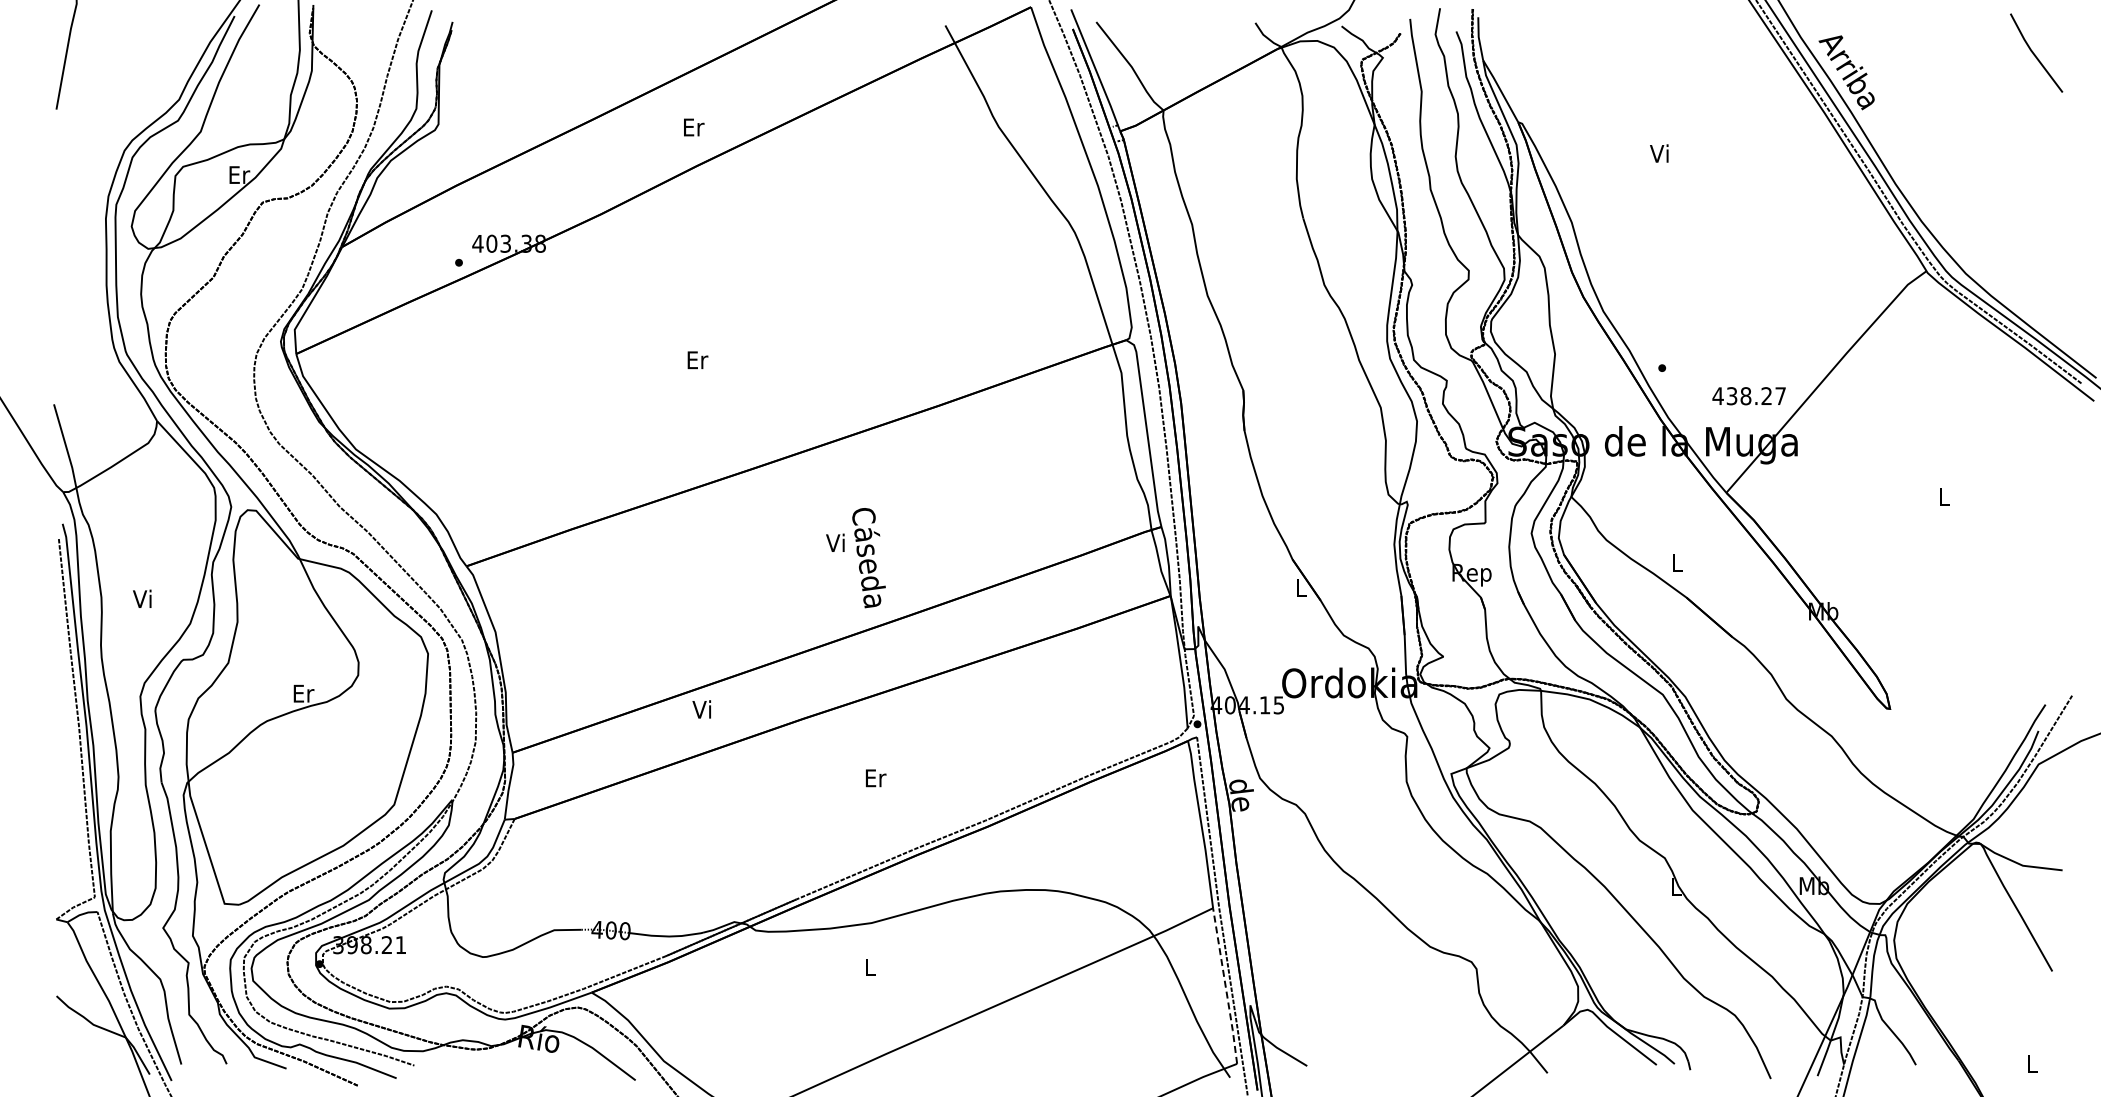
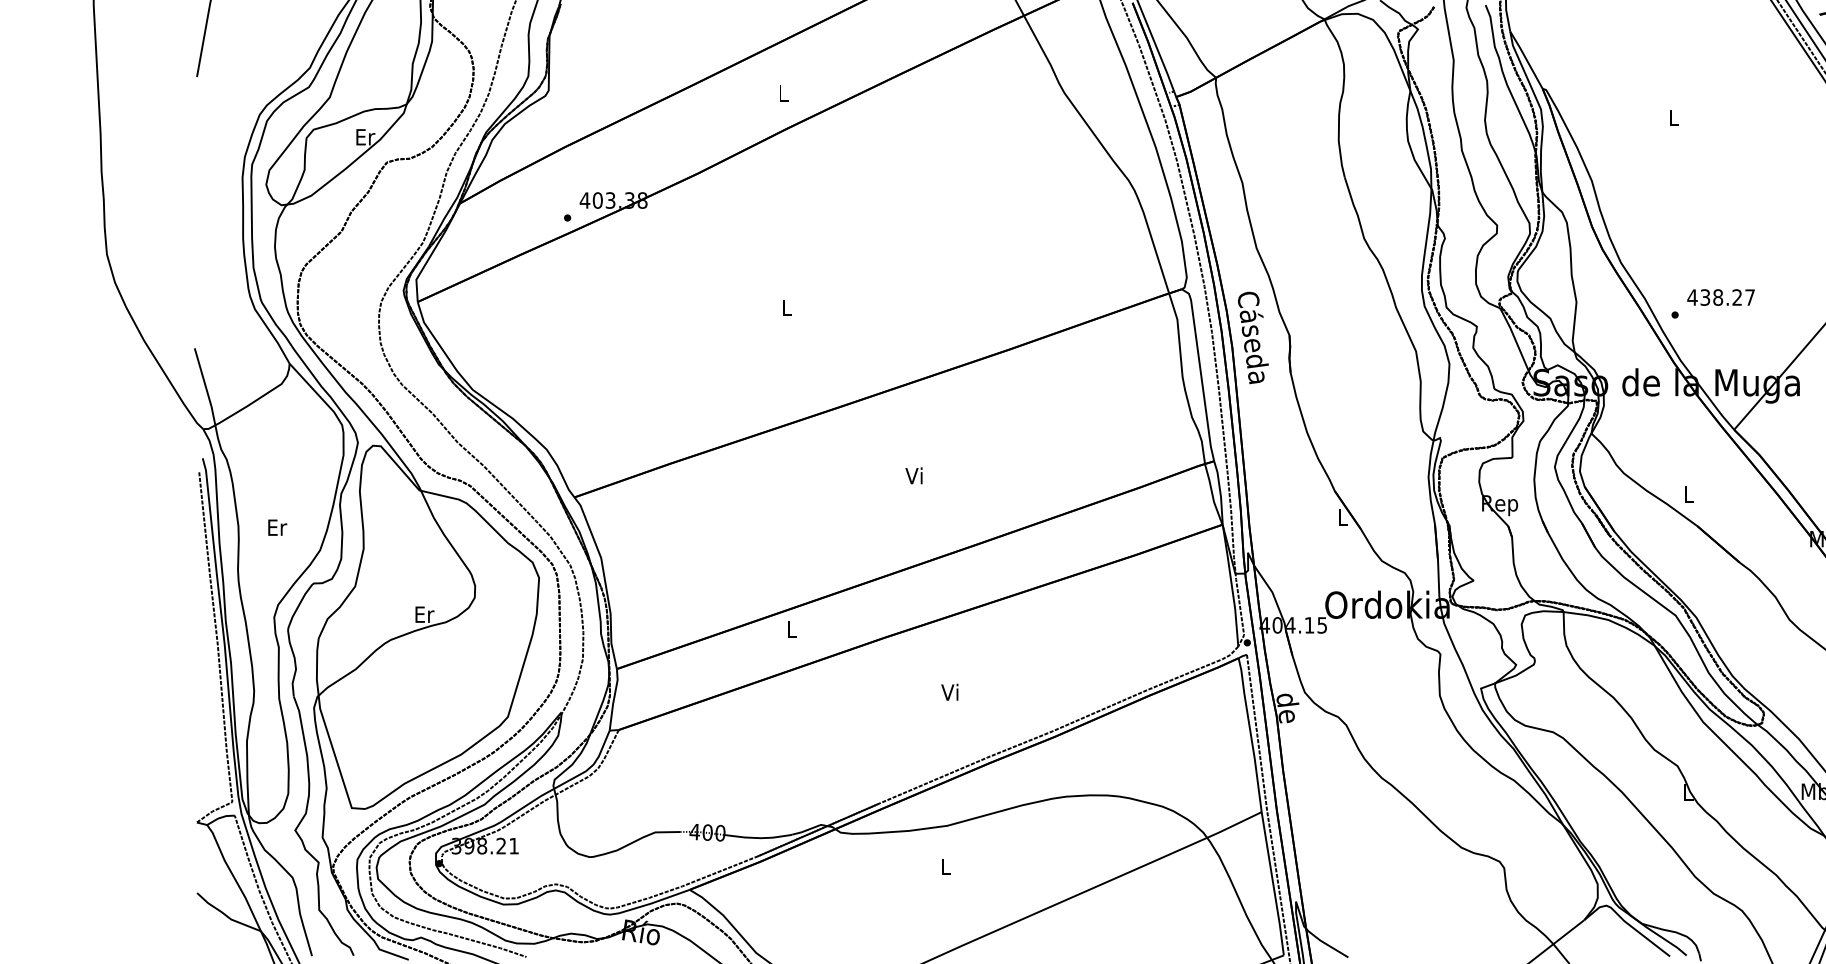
text: (694, 127) -> (784, 93), Er -> L
text: (1659, 153) -> (1672, 117), Vi -> L
text: (697, 360) -> (787, 307), Er -> L
text: (1748, 396) -> (1720, 297), moved
text: (868, 558) -> (1252, 338), moved
text: (143, 598) -> (277, 527), Vi -> Er
text: (701, 709) -> (790, 629), Vi -> L
text: (875, 777) -> (950, 691), Er -> Vi
line: (1225, 986) -> (1273, 884), dashed -> solid

